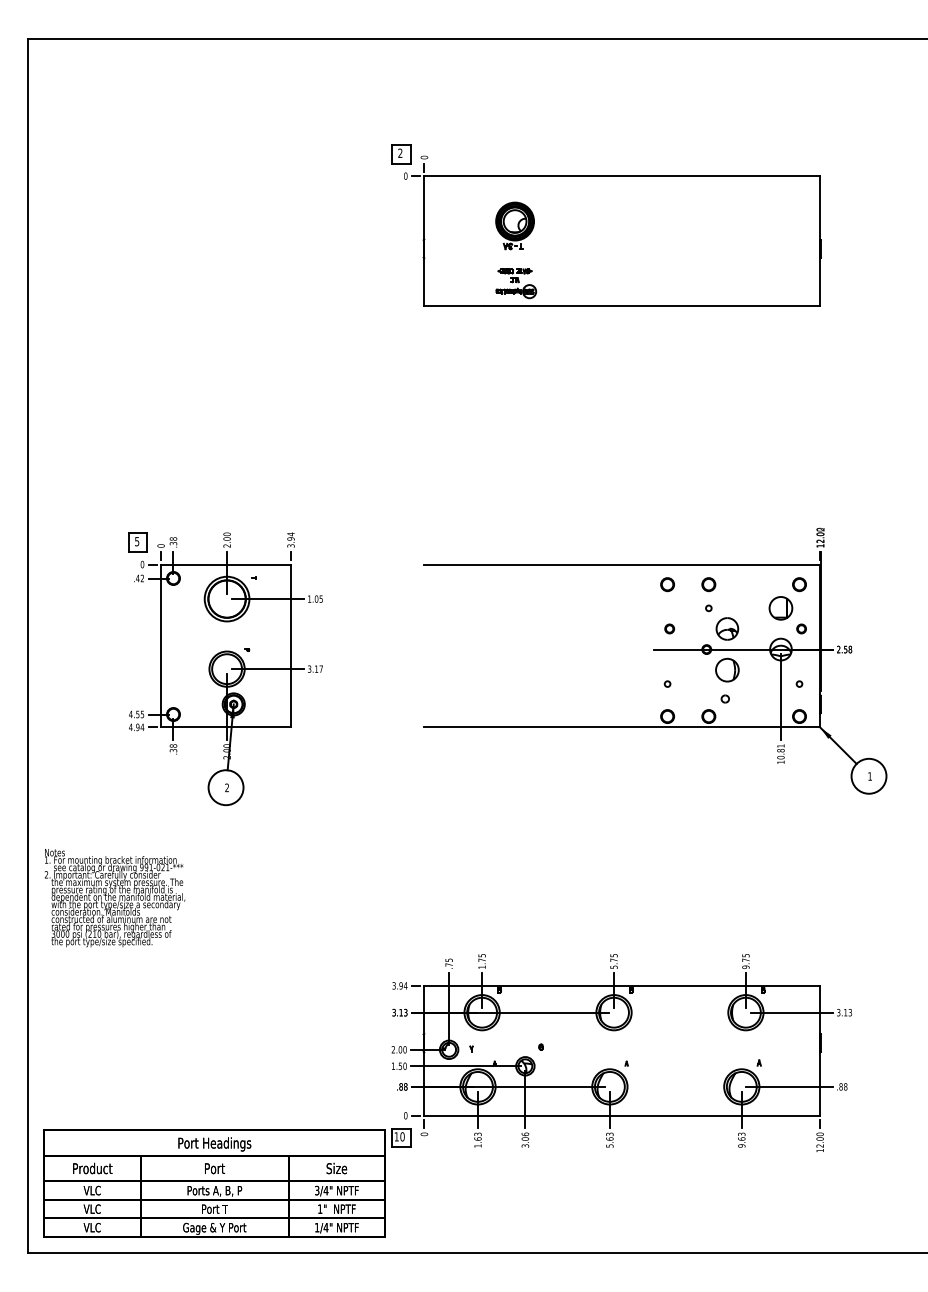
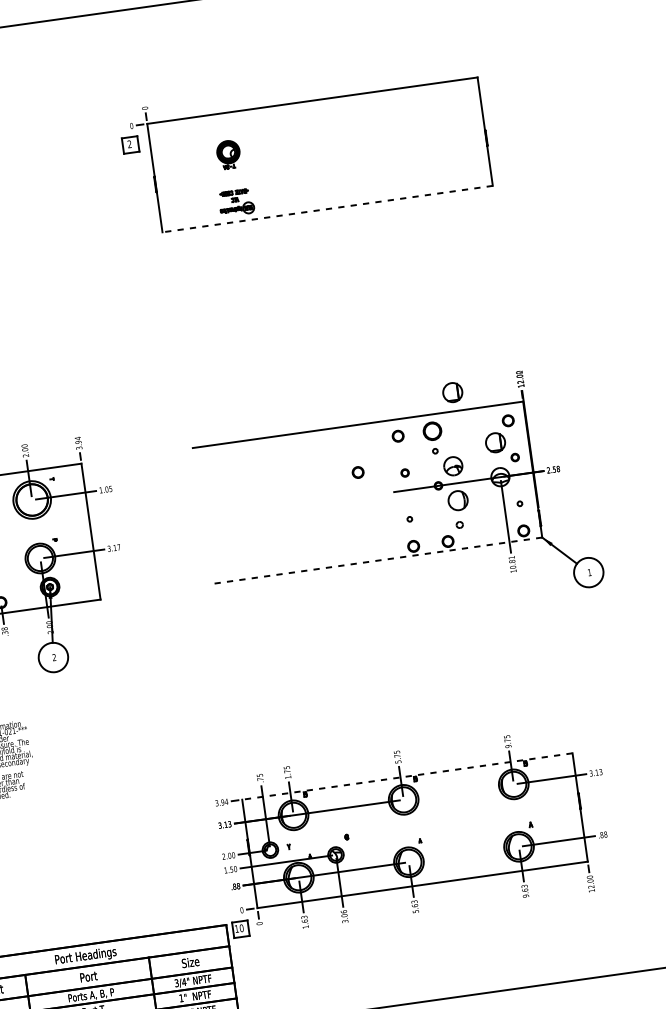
part: (401, 154) -> (130, 145), moved
part: (514, 225) -> (228, 154), size x0.7
line: (622, 306) -> (327, 209), solid -> dashed
part: (738, 542) -> (452, 392), added
circle: (708, 584) -> (432, 431), size x1.6
circle: (614, 620) -> (358, 472), added
line: (622, 727) -> (377, 560), solid -> dashed
line: (622, 985) -> (407, 776), solid -> dashed

